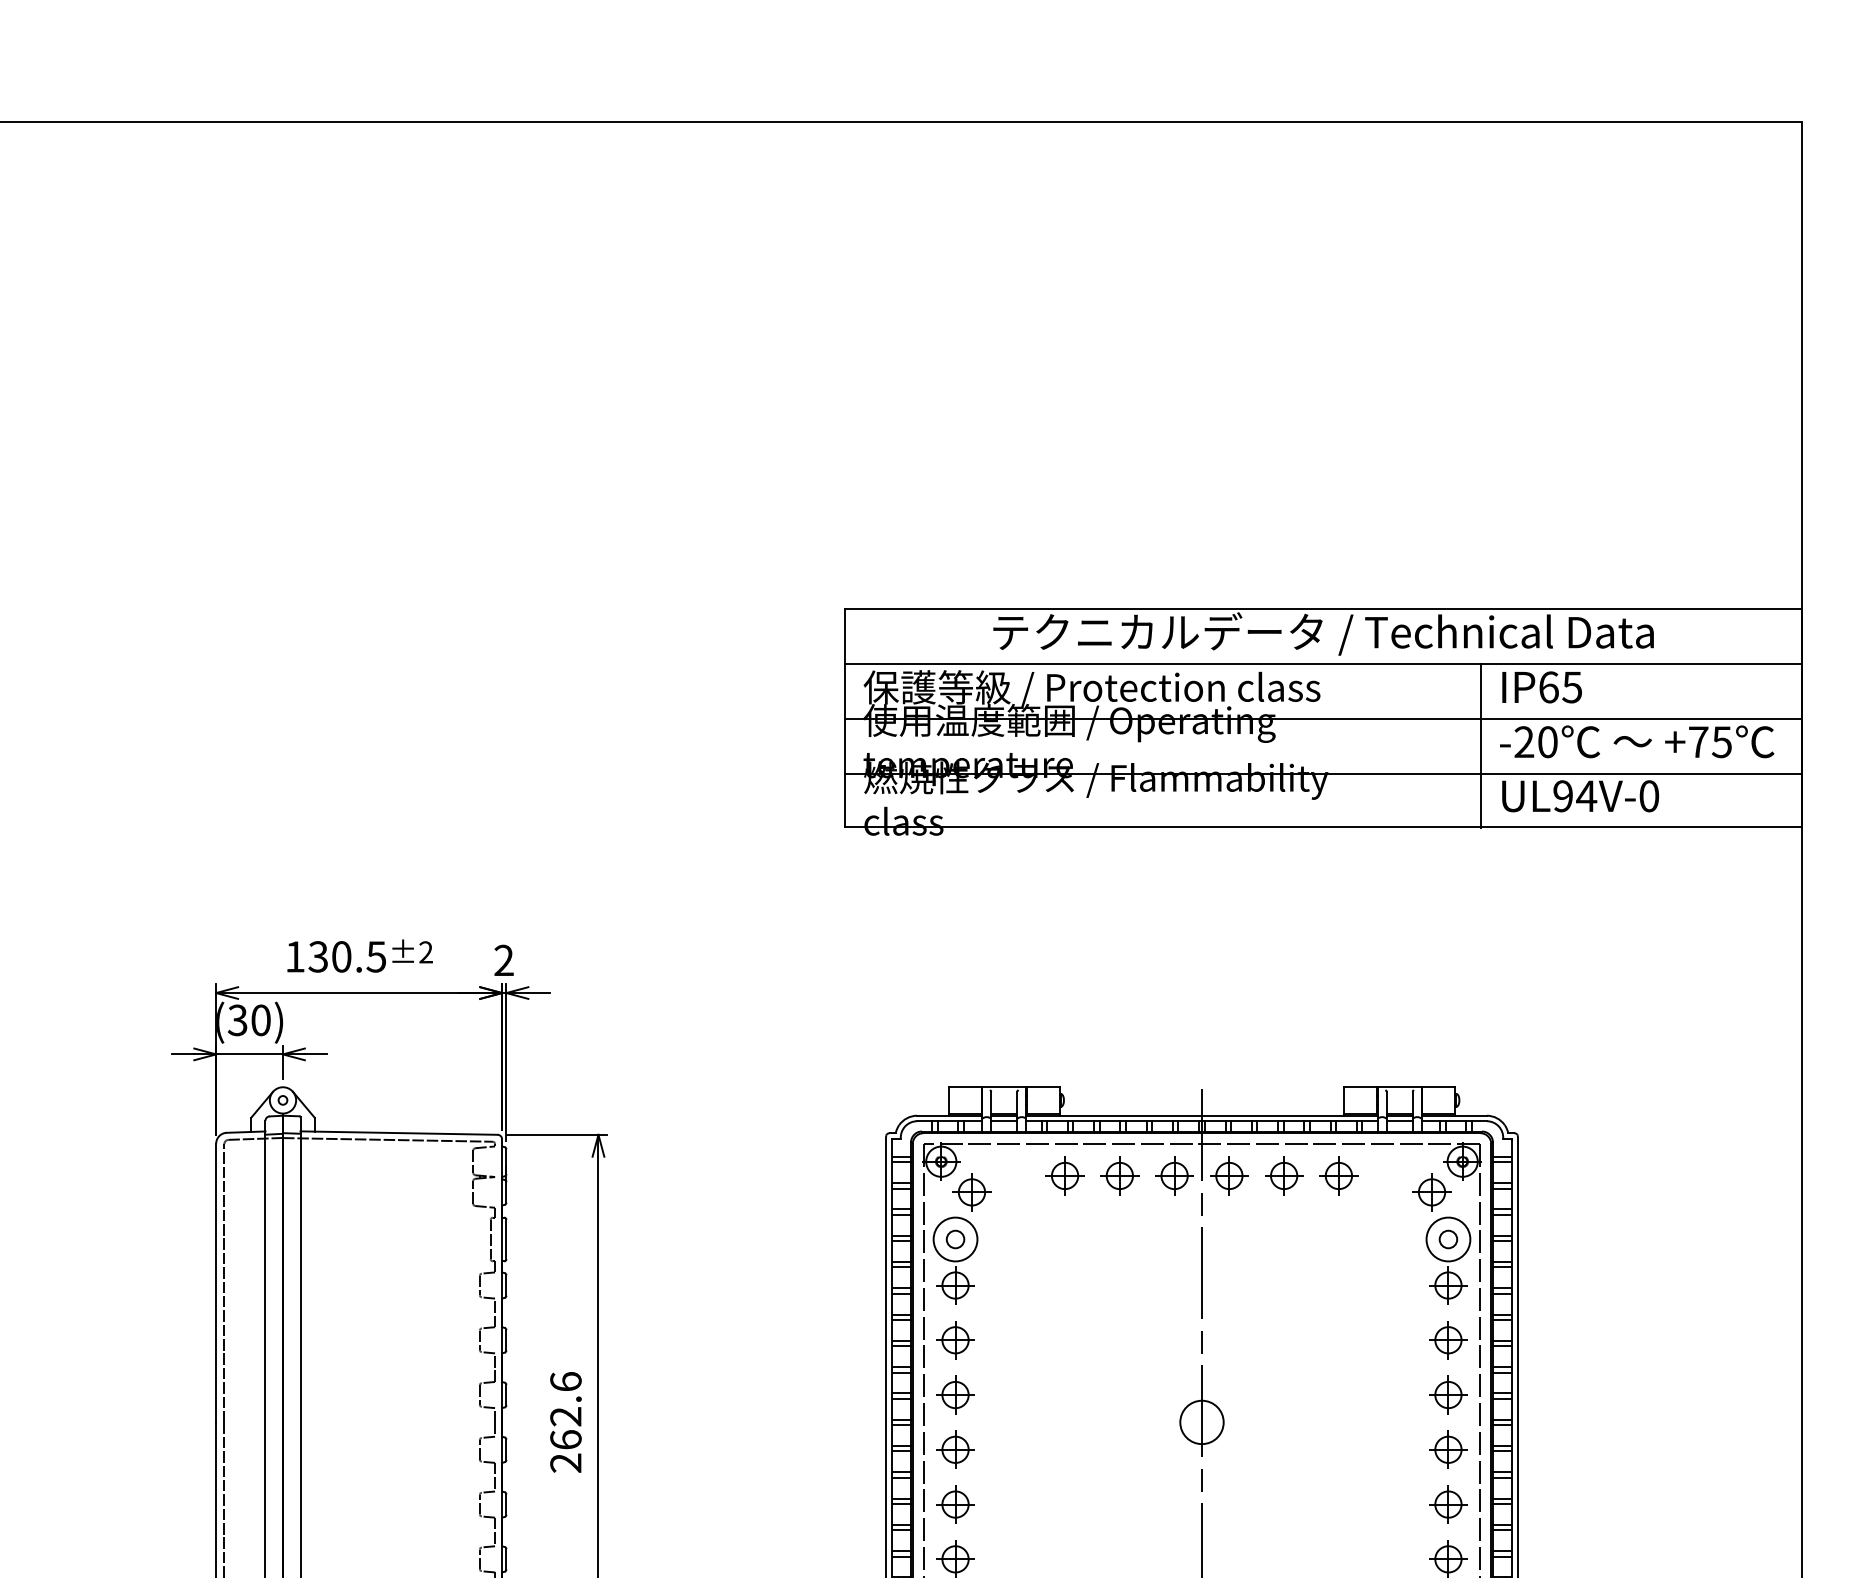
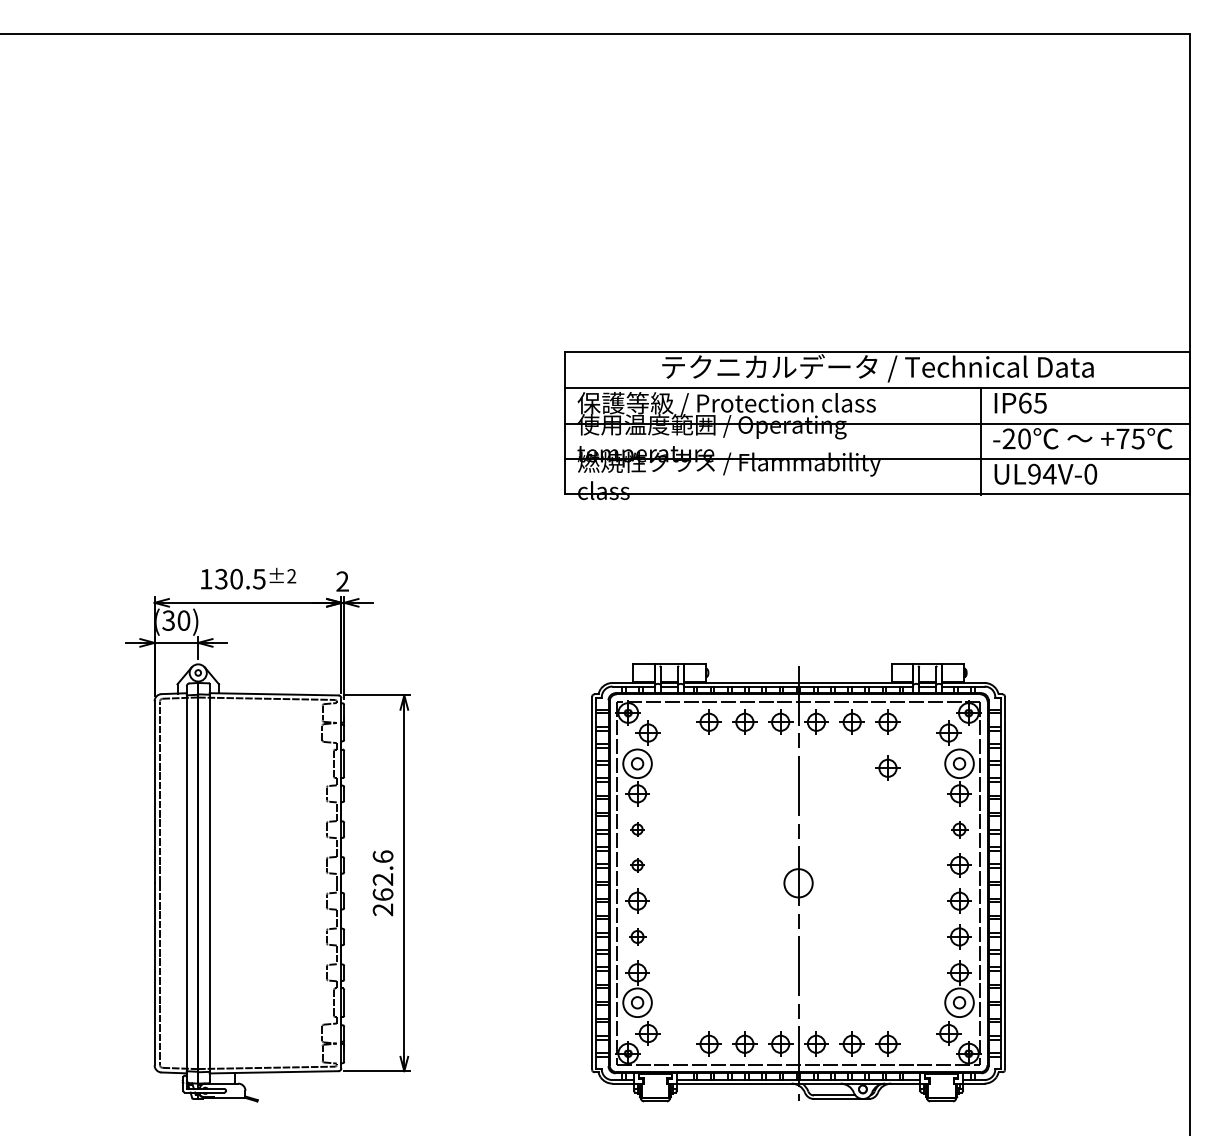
part: (1338, 1245) -> (887, 767), added
part: (955, 1340) -> (637, 829), size x0.6
part: (1448, 1340) -> (959, 829), size x0.7
part: (955, 1395) -> (637, 865), size x0.6
part: (955, 1503) -> (637, 936), size x0.7

